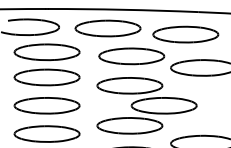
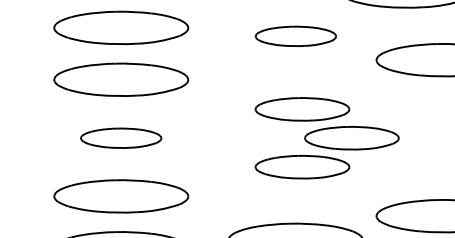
part: (131, 56) -> (295, 36), size x0.6
part: (46, 105) -> (120, 137), size x0.6
part: (146, 105) -> (326, 137), size x0.7

